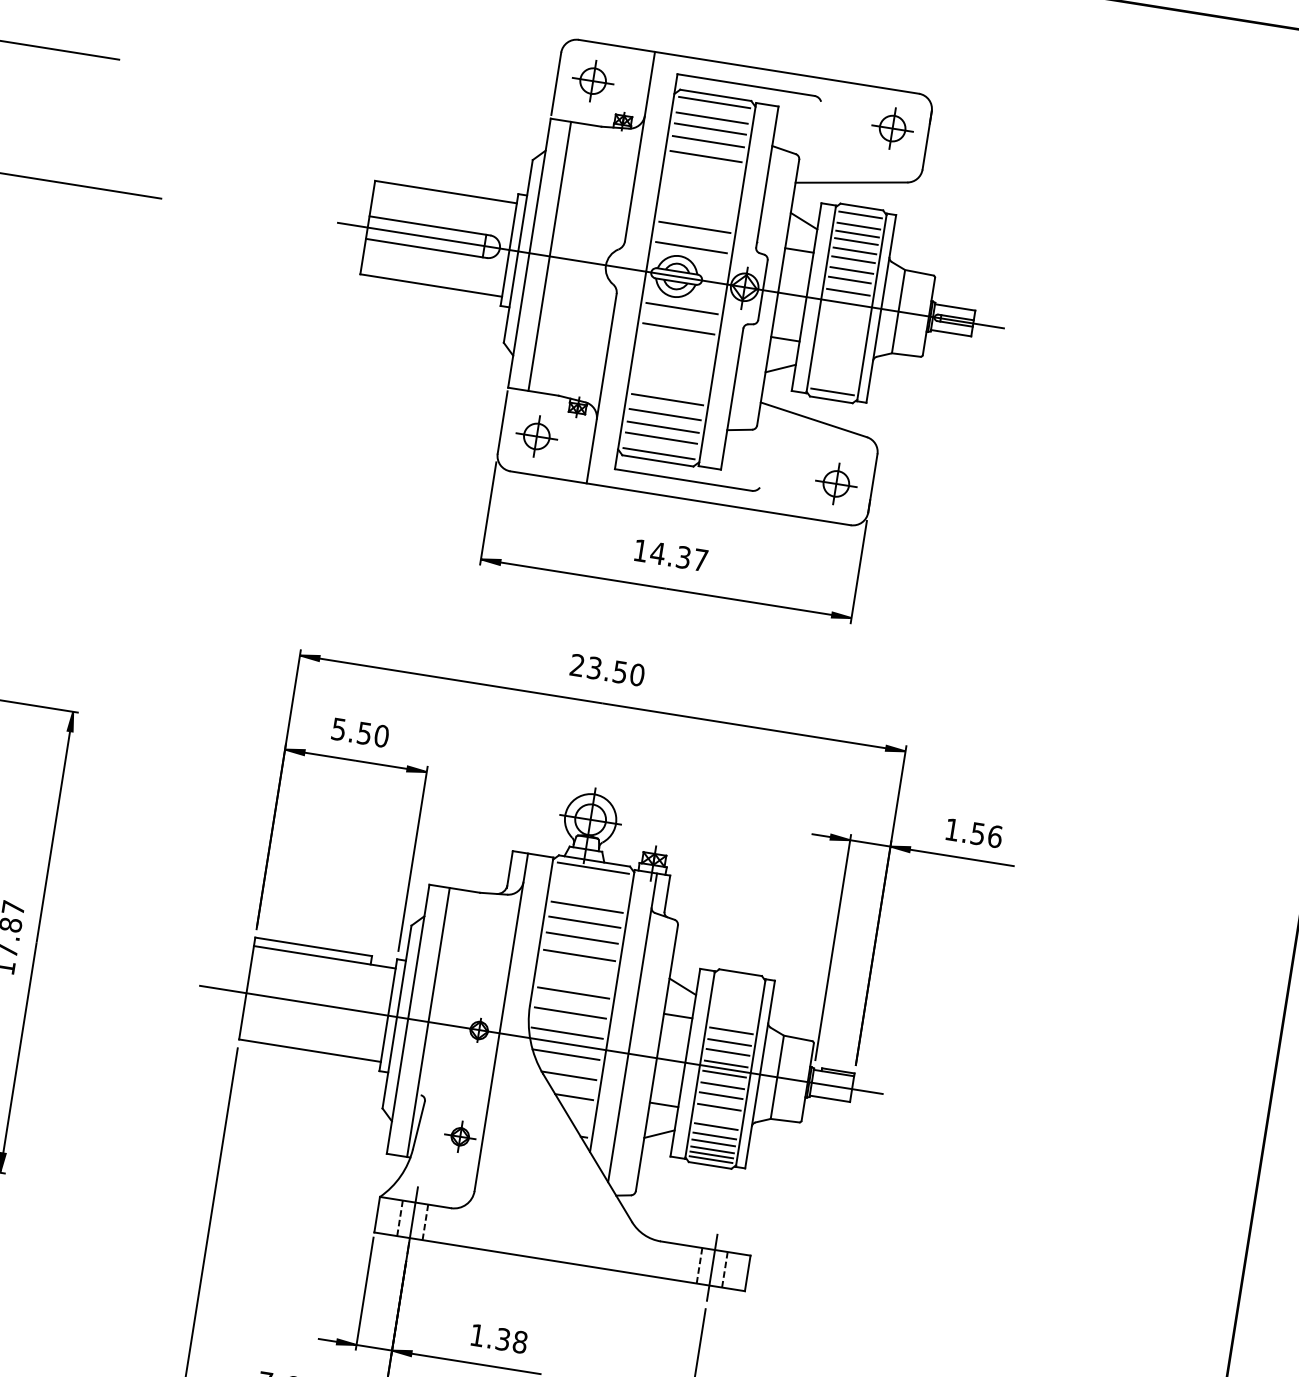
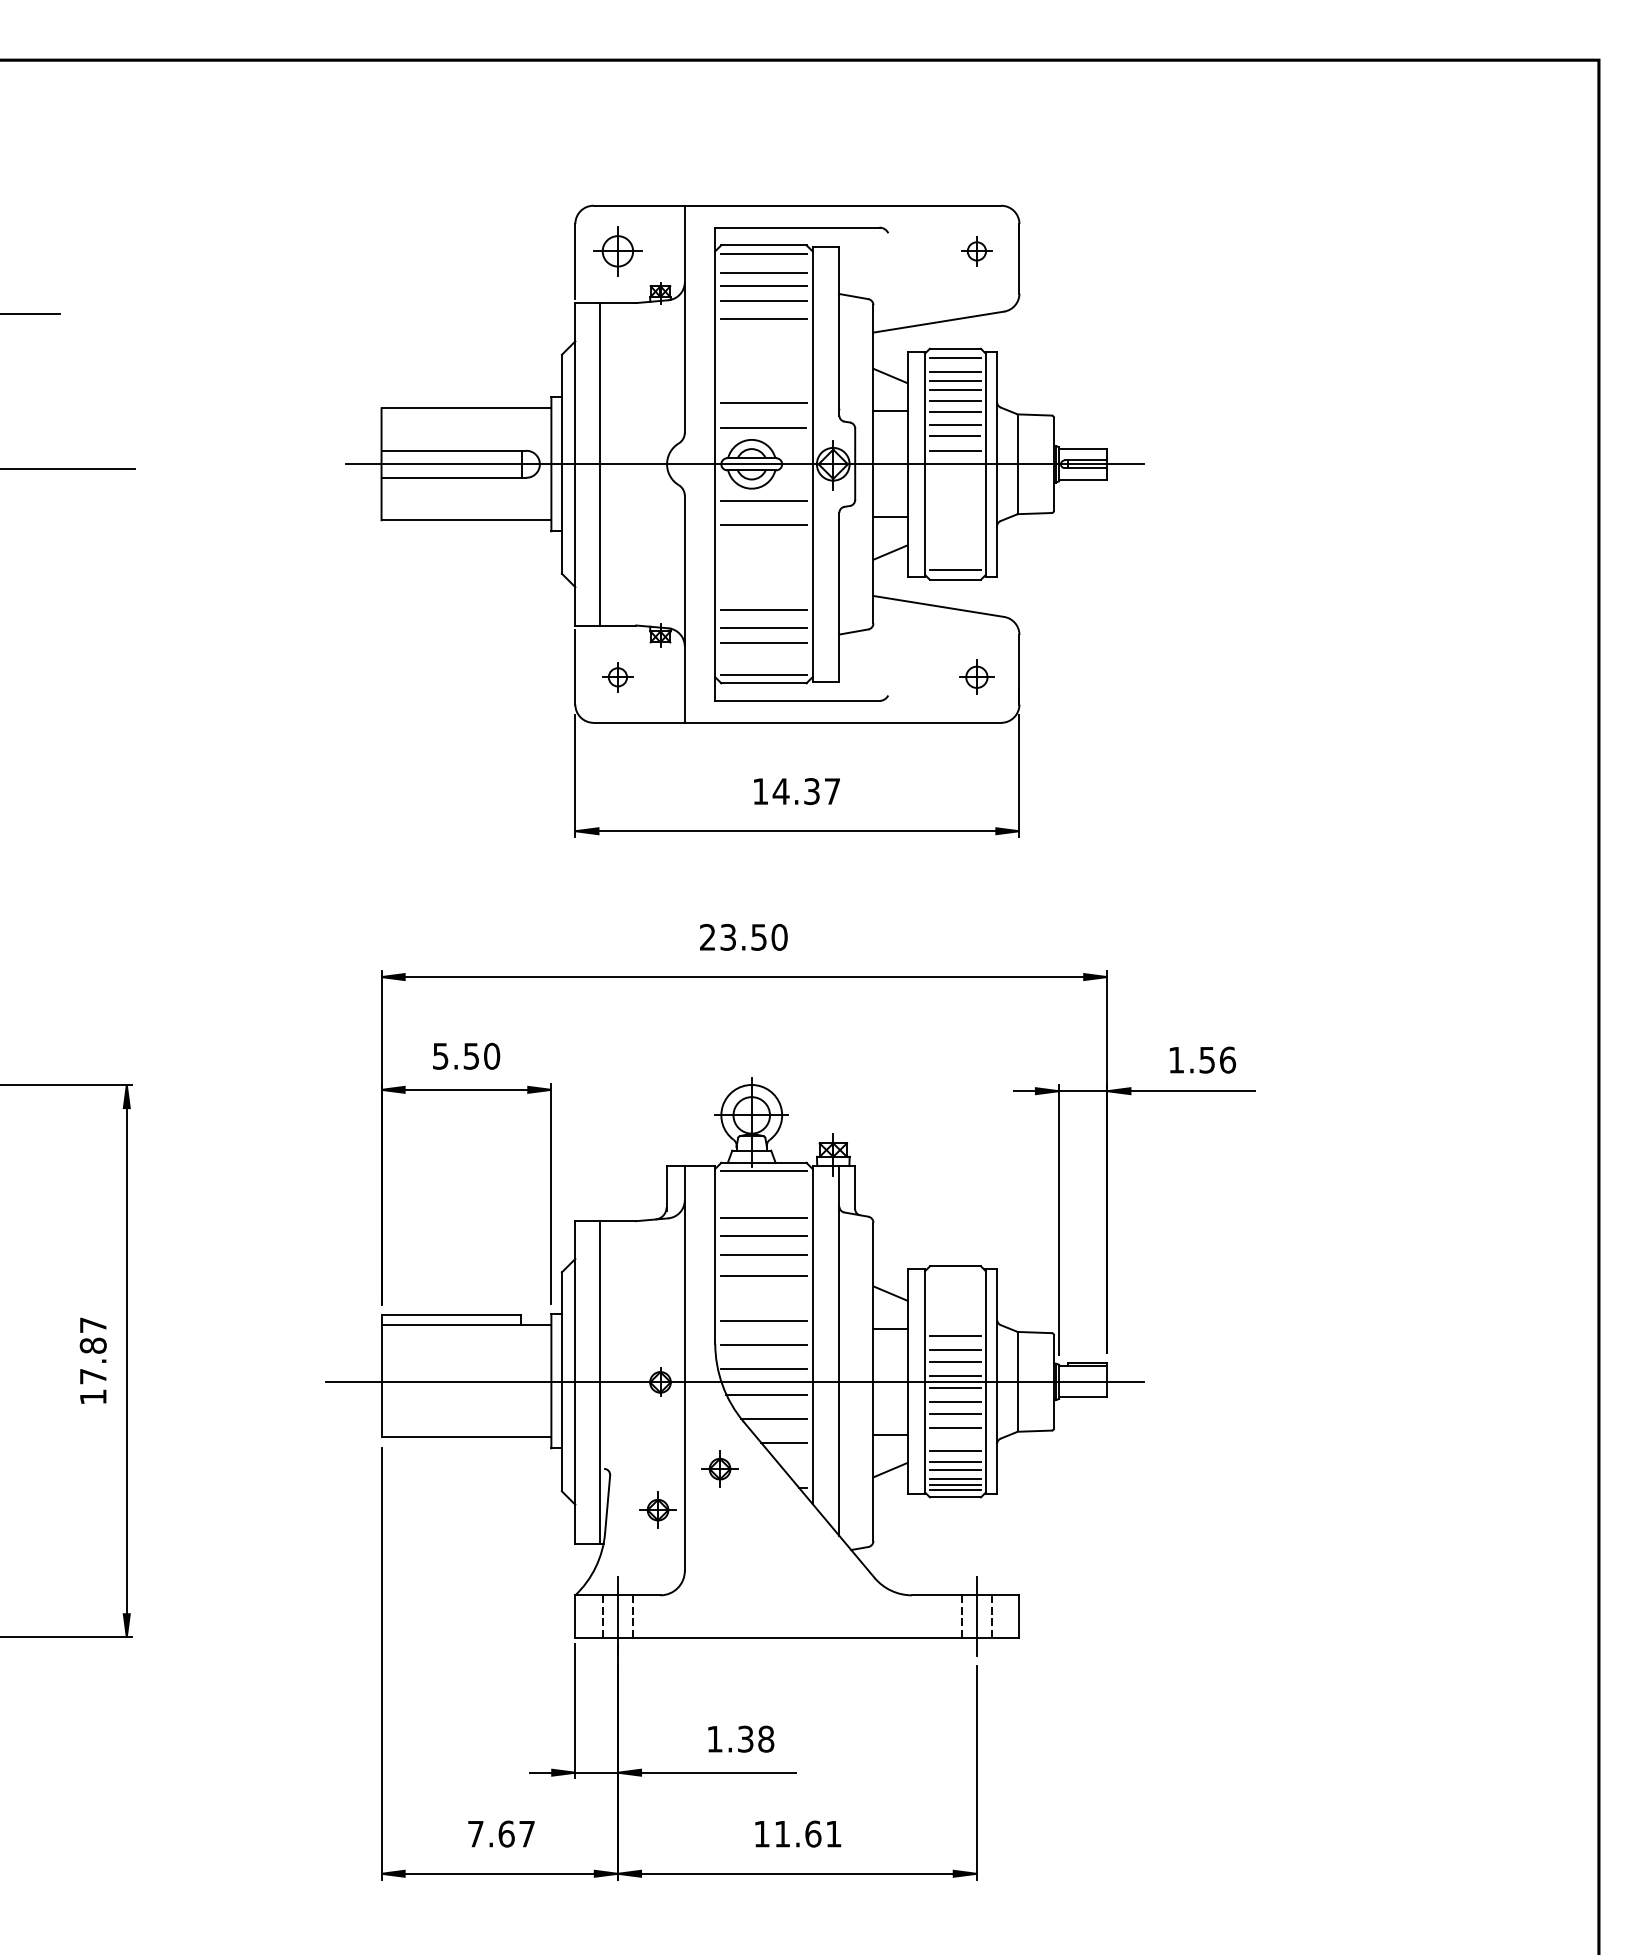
part: (892, 128) -> (976, 251), size x0.6
part: (536, 436) -> (617, 677), size x0.6
line: (661, 438) -> (763, 656), removed
part: (836, 484) -> (976, 677), size x0.7
part: (517, 1110) -> (719, 1468), added

